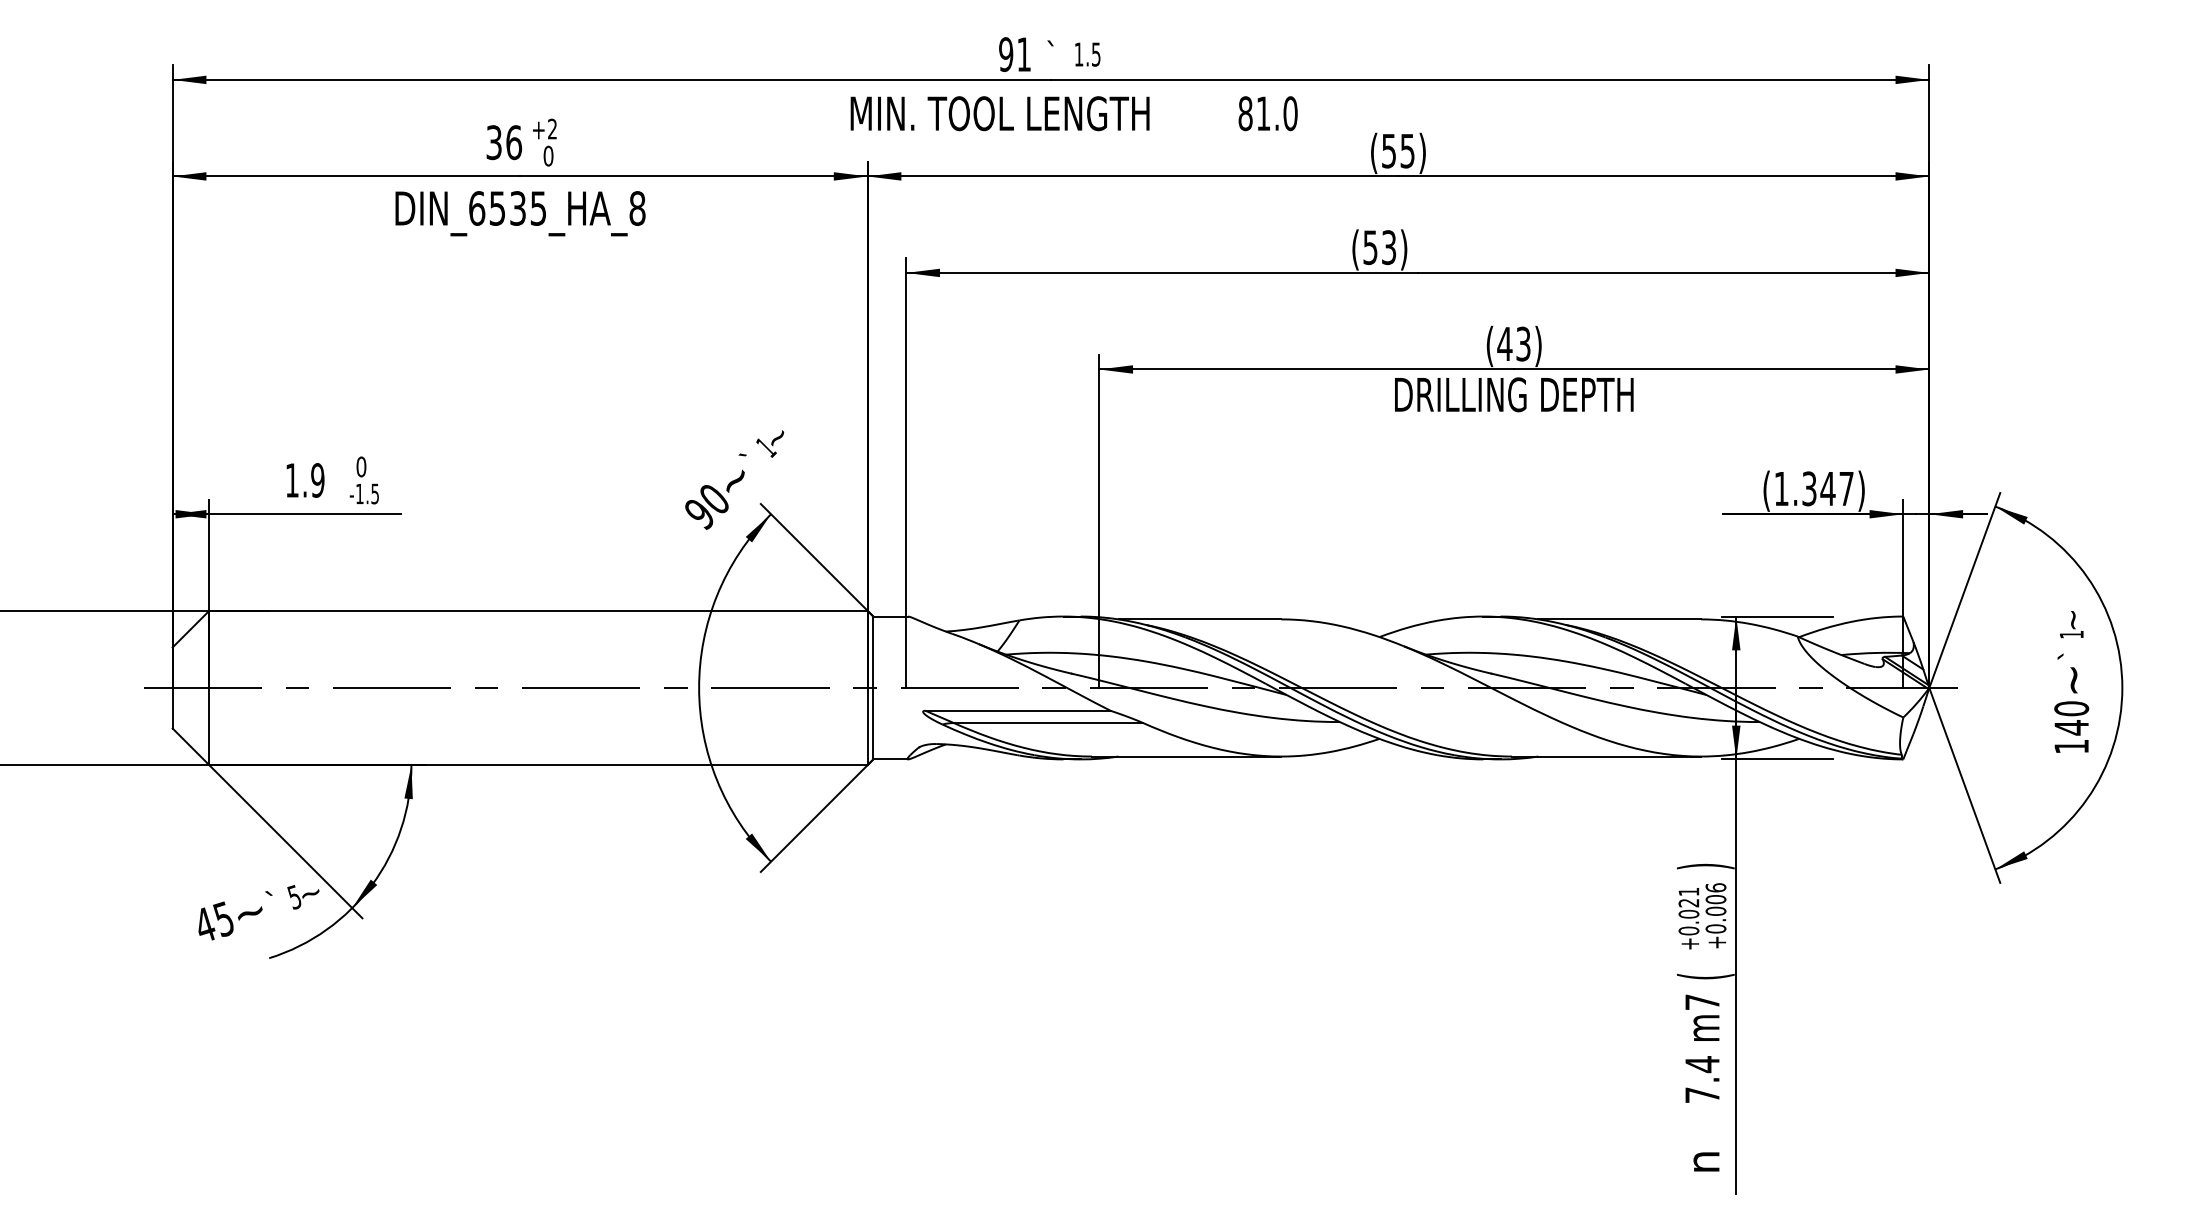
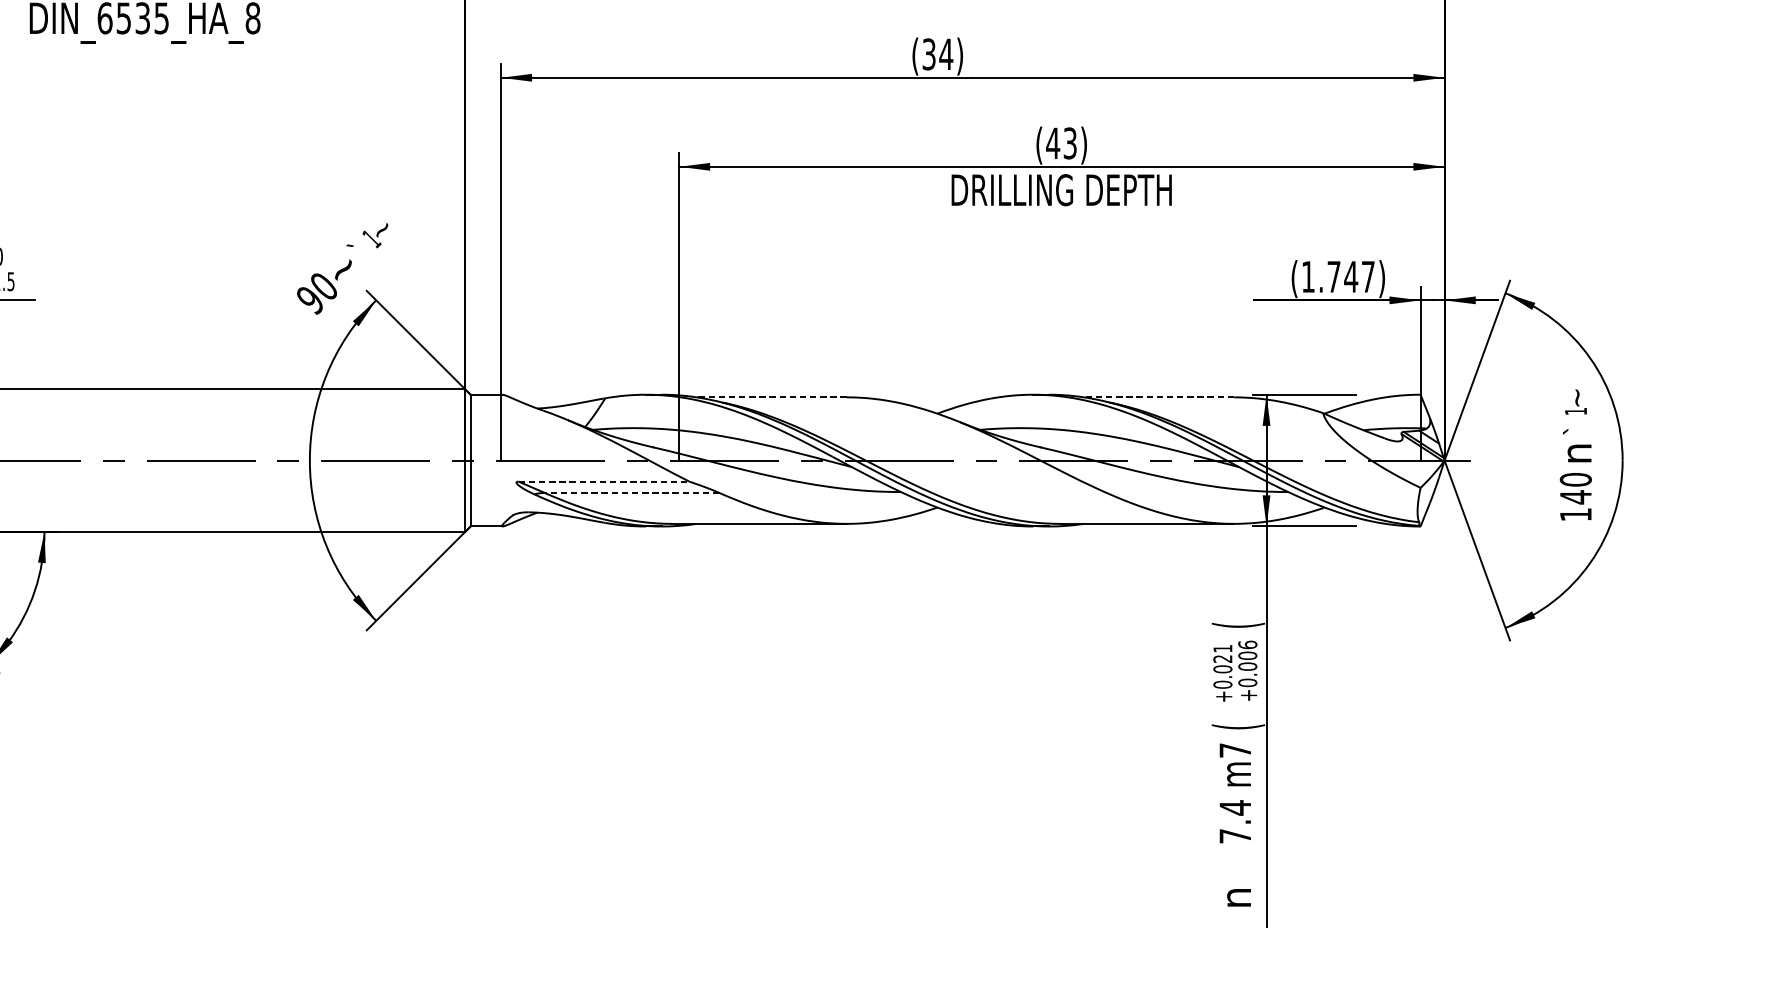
text: (1380, 247) -> (938, 54), (53) -> (34)
text: (1809, 488) -> (1334, 276), (1.347) -> (1.747)
line: (1199, 619) -> (771, 397), solid -> dashed
line: (1619, 619) -> (1158, 397), solid -> dashed
text: (2075, 680) -> (1579, 453), ~ -> n
line: (1018, 710) -> (604, 481), solid -> dashed
line: (1048, 723) -> (632, 493), solid -> dashed
text: (1705, 866) -> (1238, 625), ) -> (

